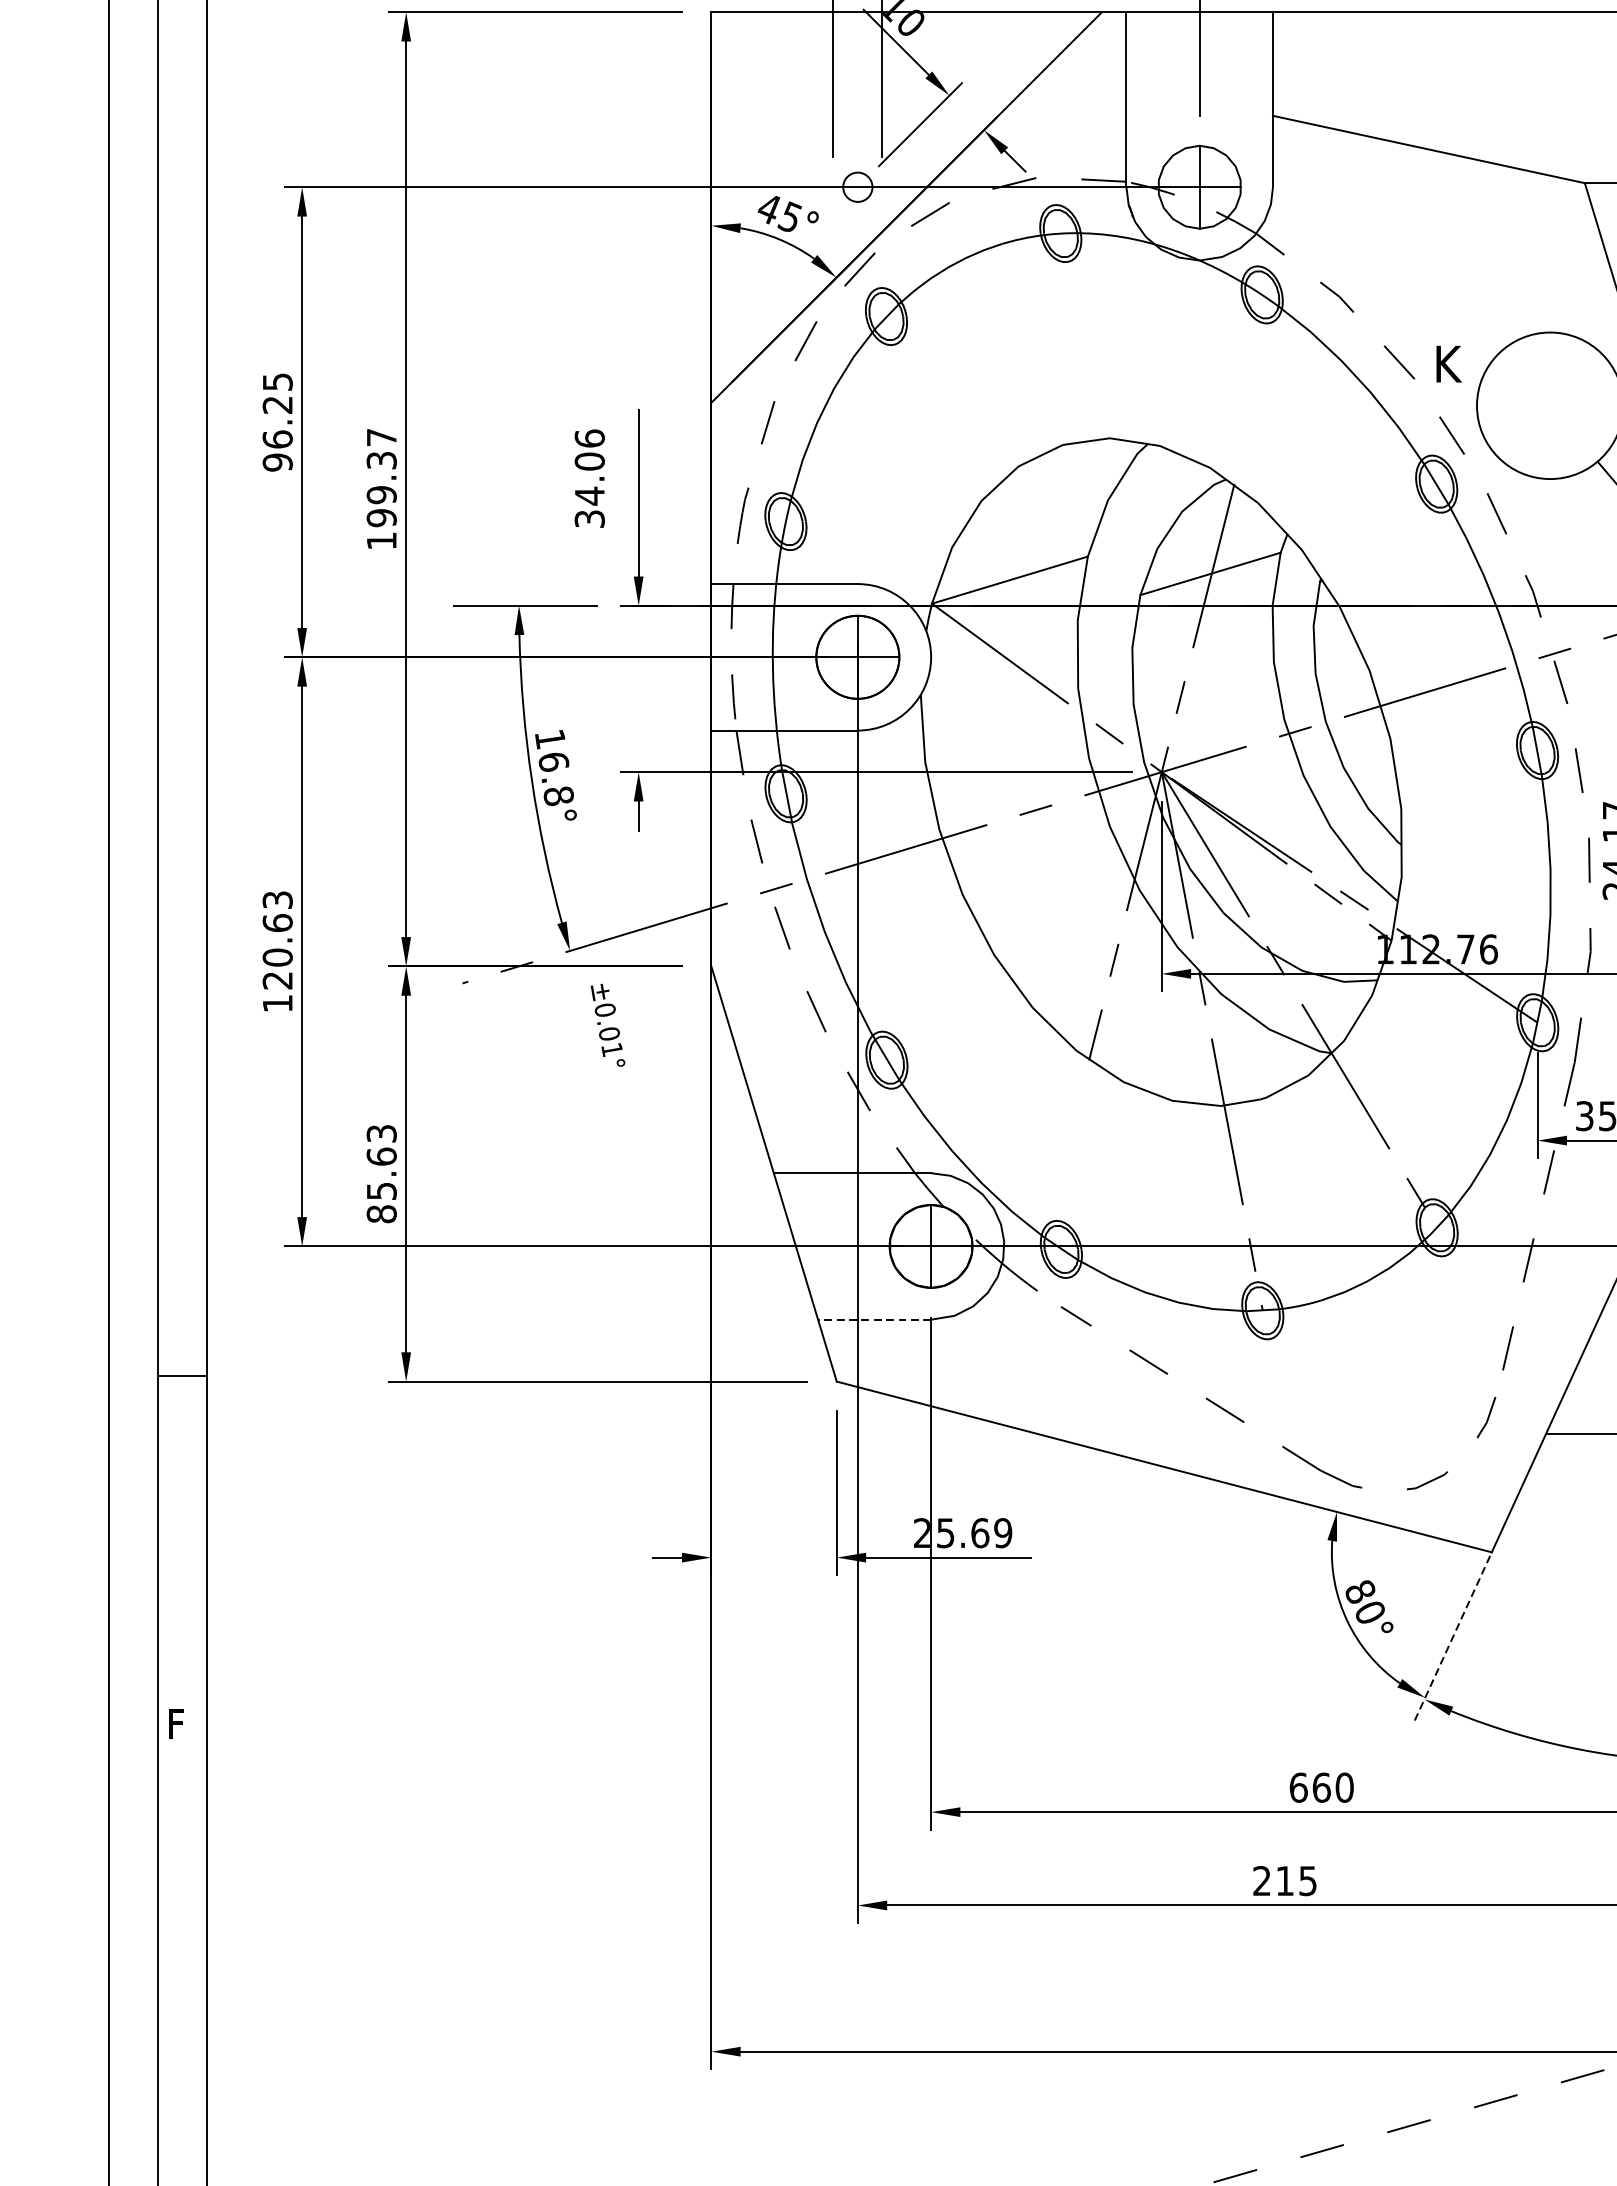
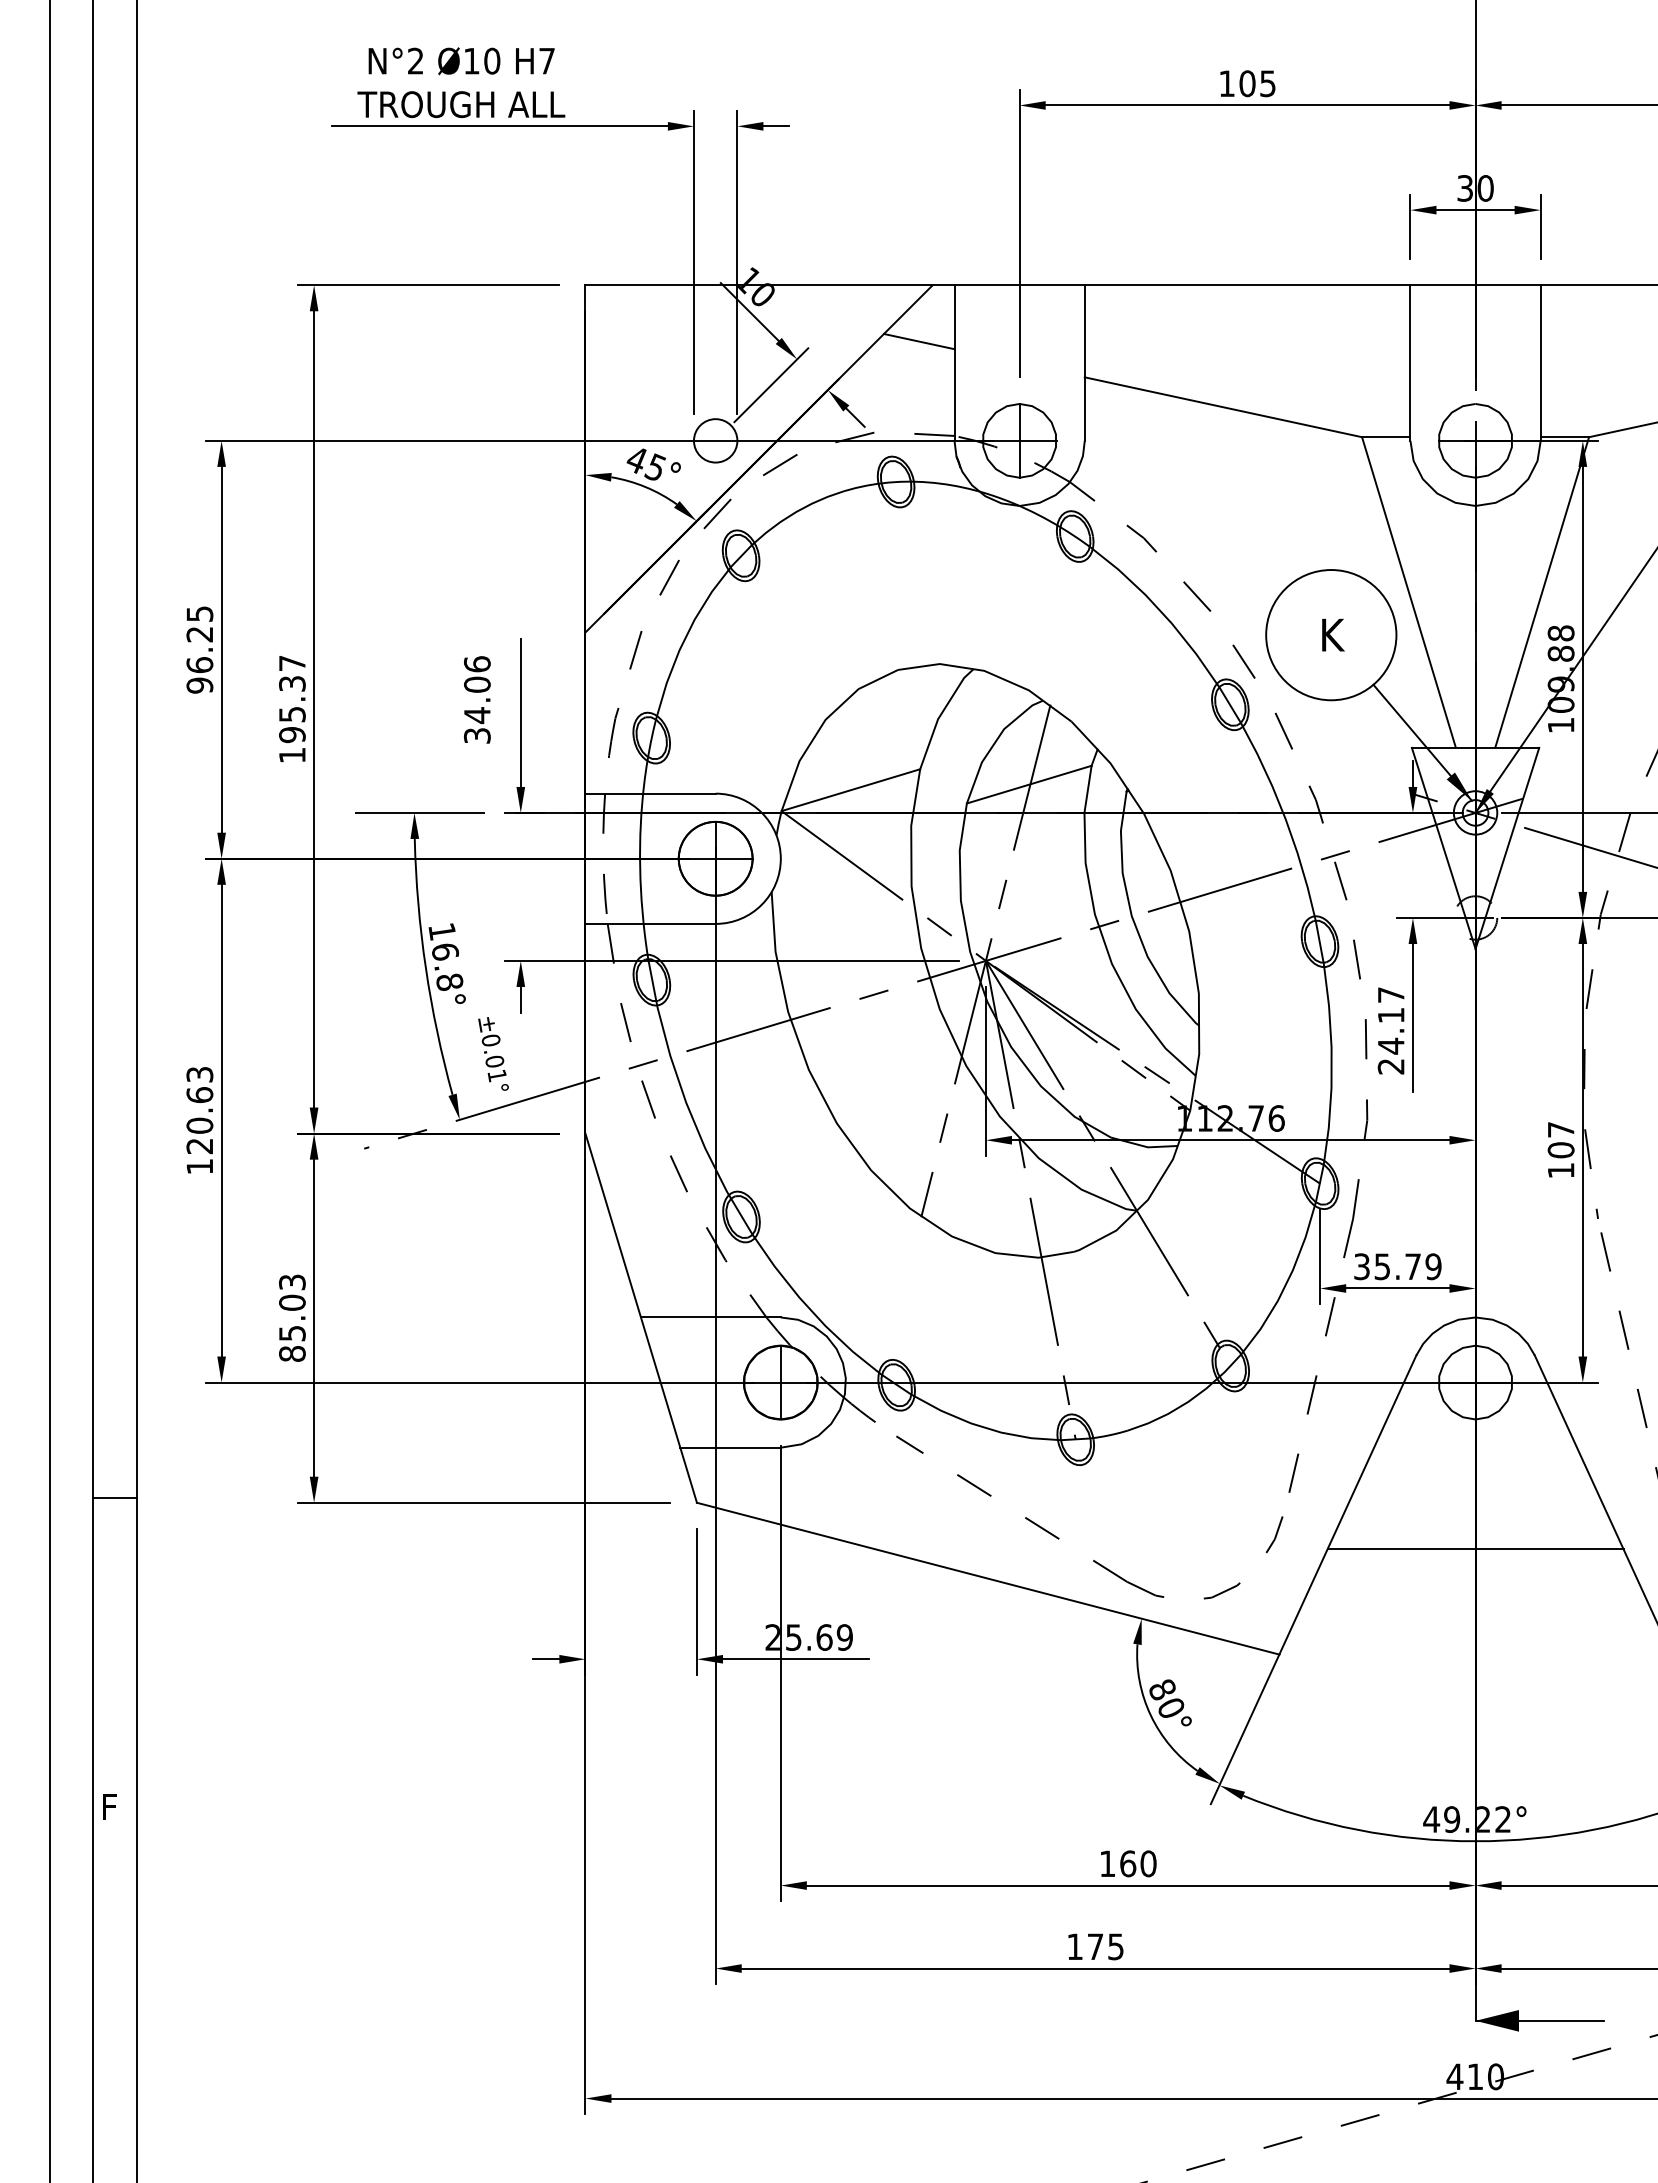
line: (1085, 75) -> (918, 341), added
circle: (857, 186) -> (715, 440), size x1.67
text: (1449, 363) -> (1333, 634), moved
text: (381, 495) -> (292, 714), 199.37 -> 195.37
text: (607, 1024) -> (493, 1053), moved
text: (381, 1156) -> (292, 1302), 85.63 -> 85.03
line: (874, 1319) -> (730, 1447), dashed -> solid
line: (1453, 1635) -> (1245, 1728), dashed -> solid
text: (1298, 1787) -> (1107, 1863), 660 -> 160
text: (1273, 1880) -> (1085, 1946), 215 -> 175

